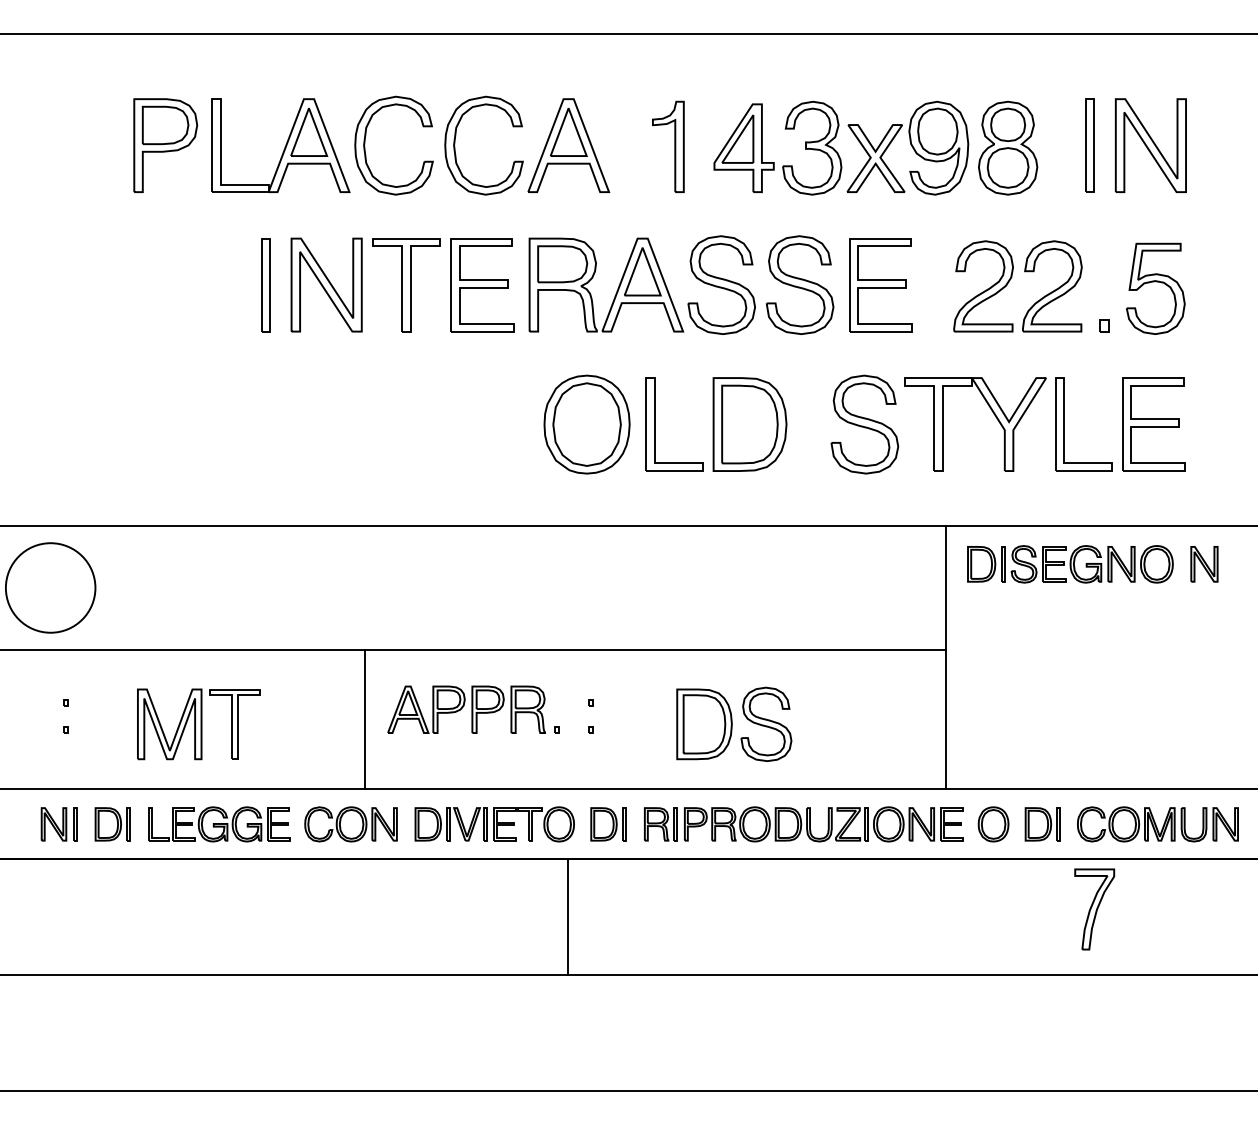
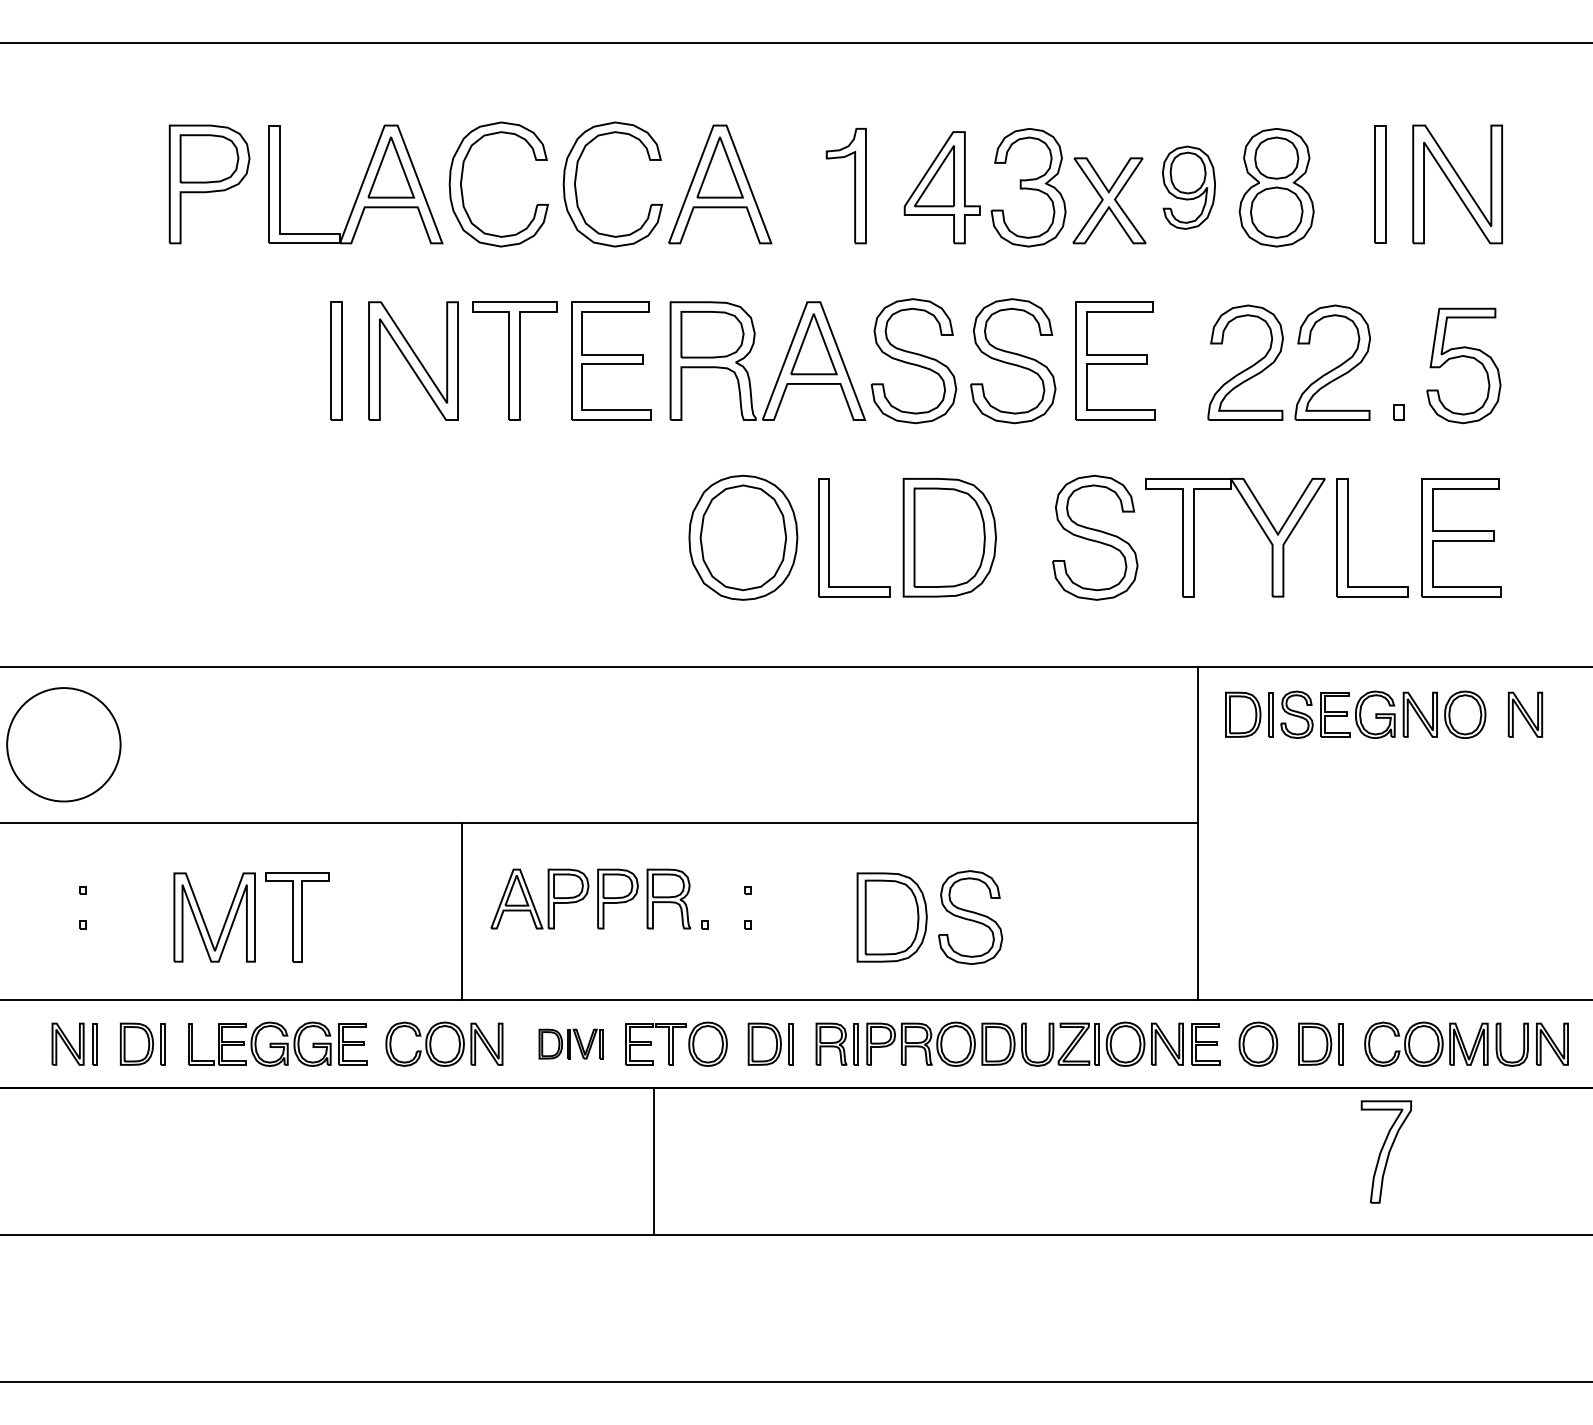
part: (938, 148) -> (1188, 187), size x0.7
part: (450, 823) -> (570, 1043), size x0.7
line: (568, 916) -> (653, 1161), moved

